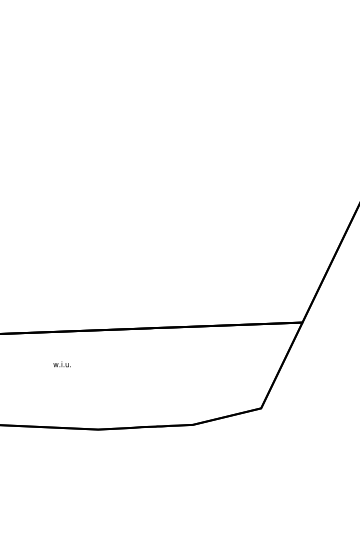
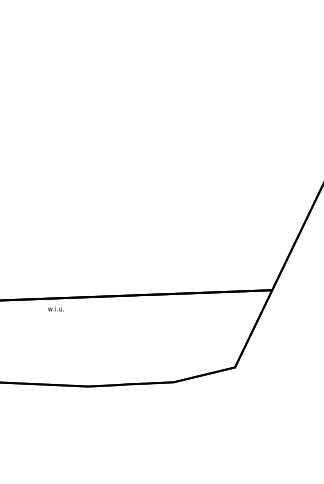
text: (61, 363) -> (55, 308), moved

